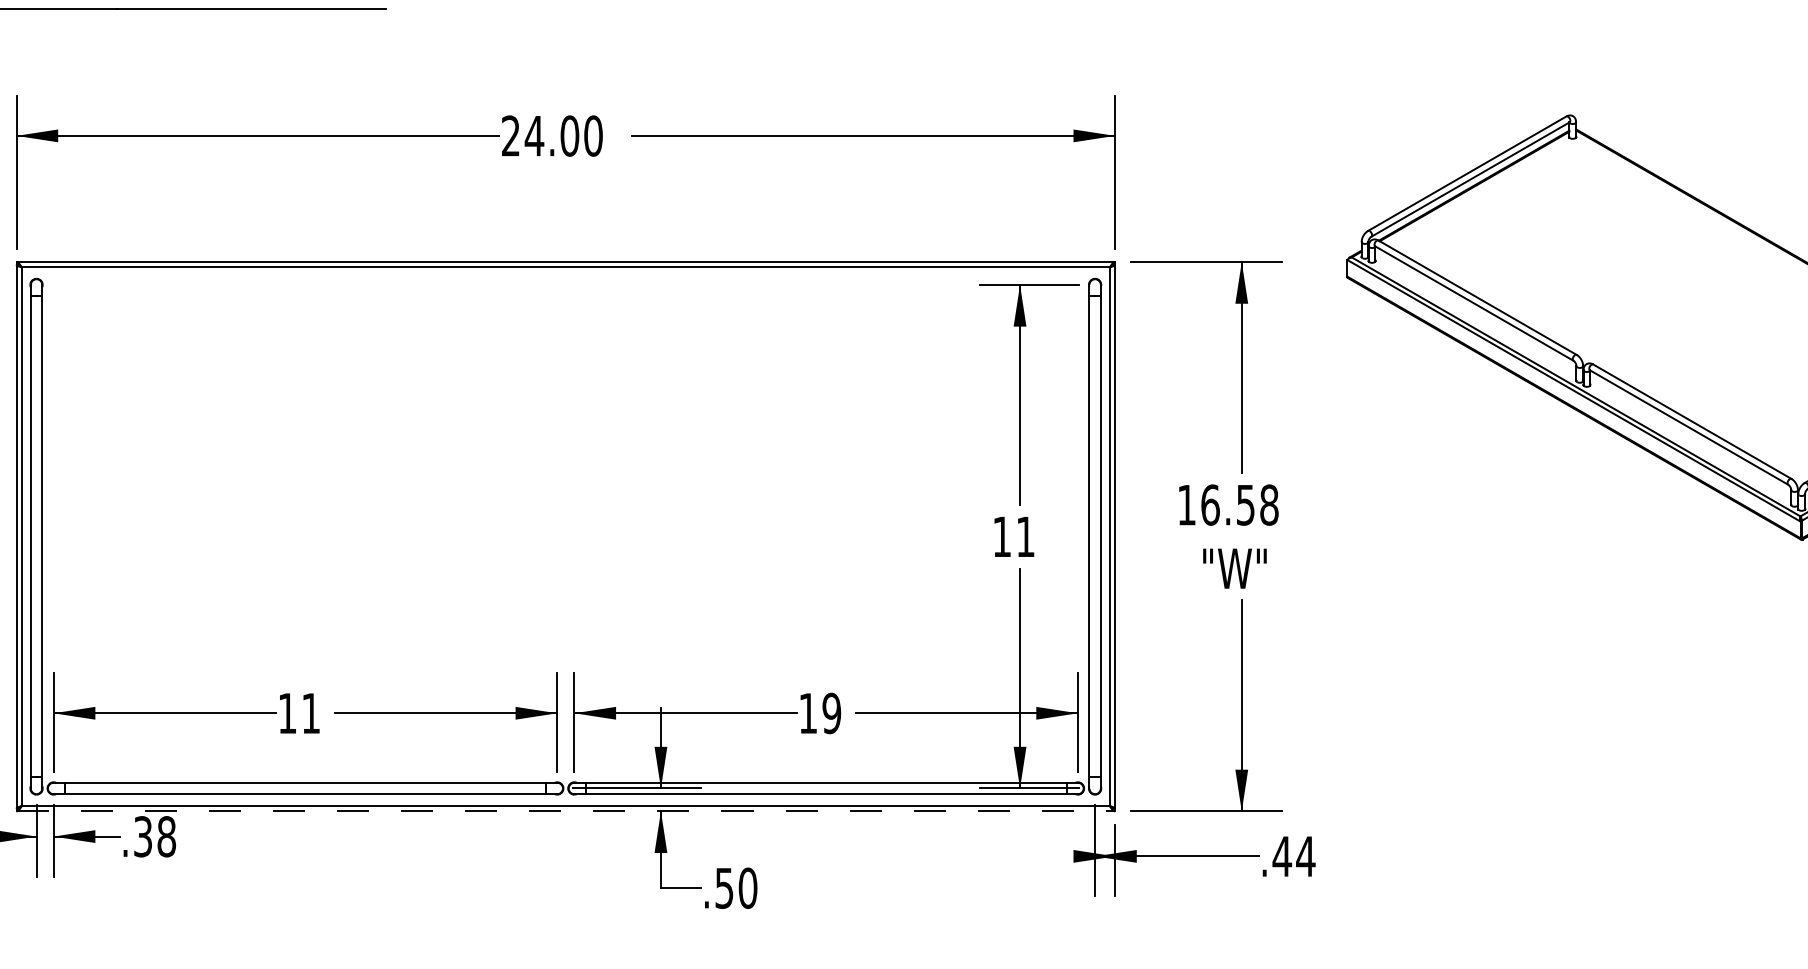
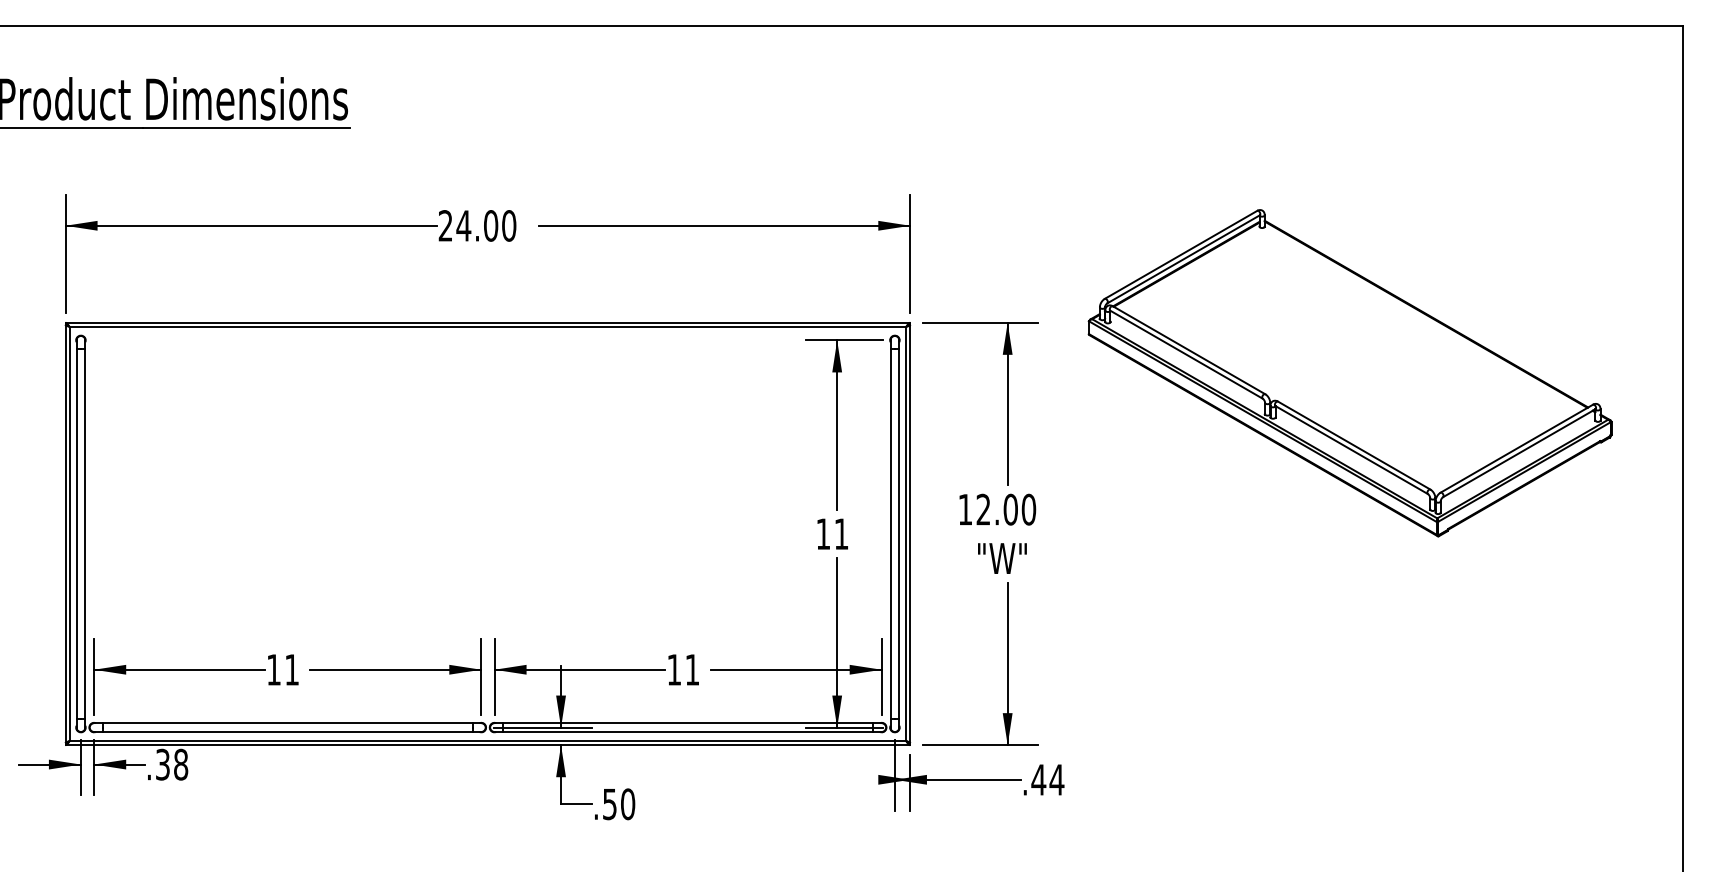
text: (1240, 504) -> (1006, 509), 16.58 -> 12.00
text: (831, 712) -> (692, 669), 19 -> 11
line: (566, 811) -> (488, 745), dashed -> solid

